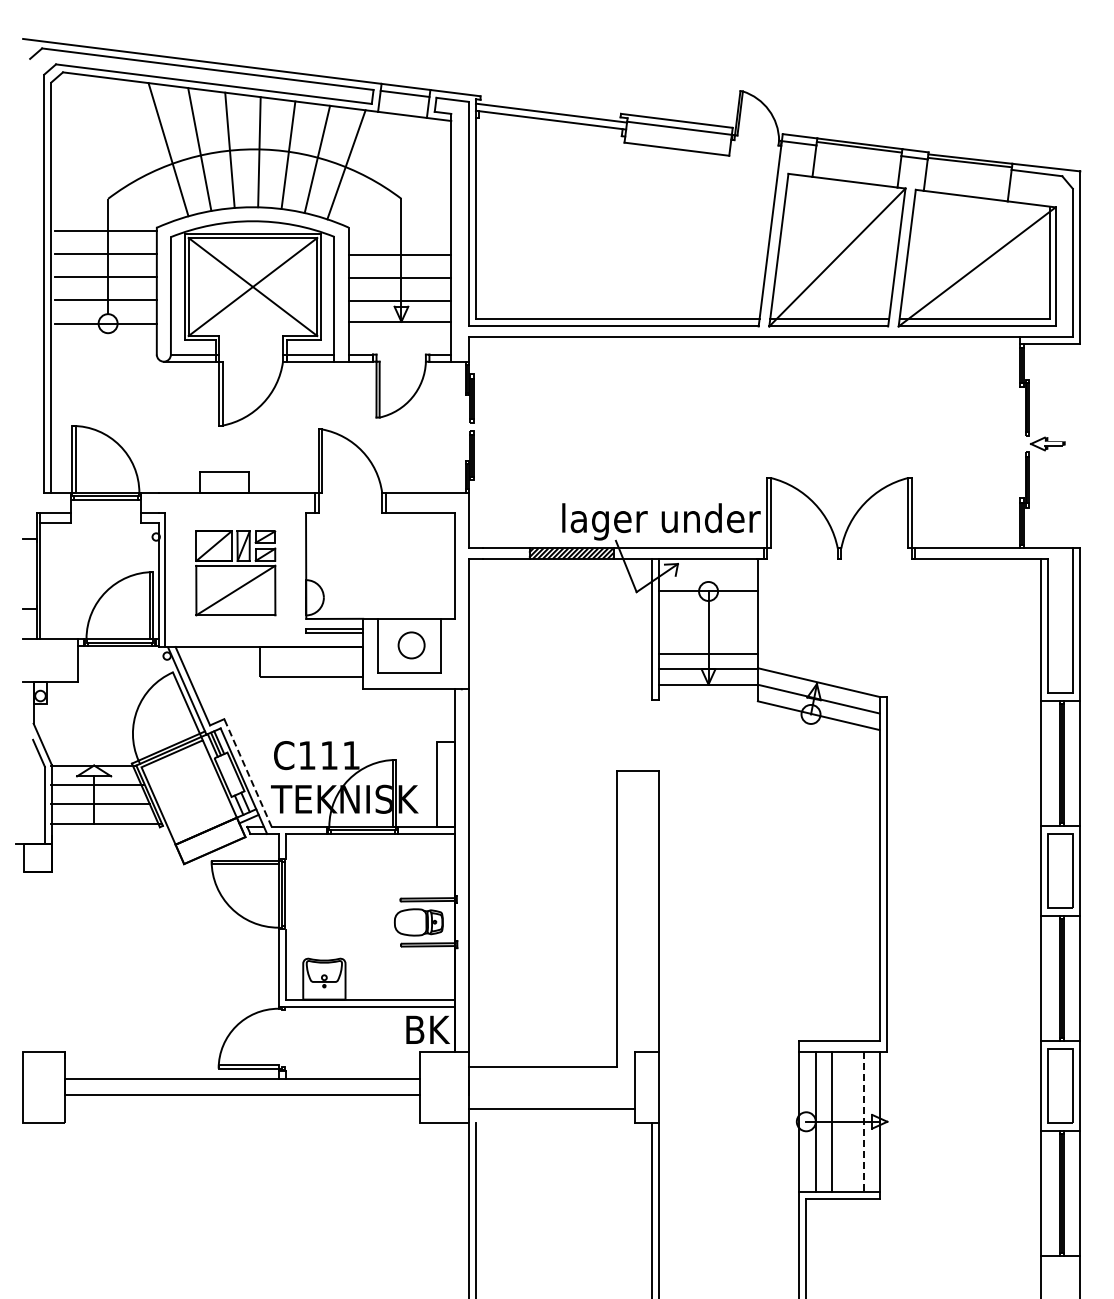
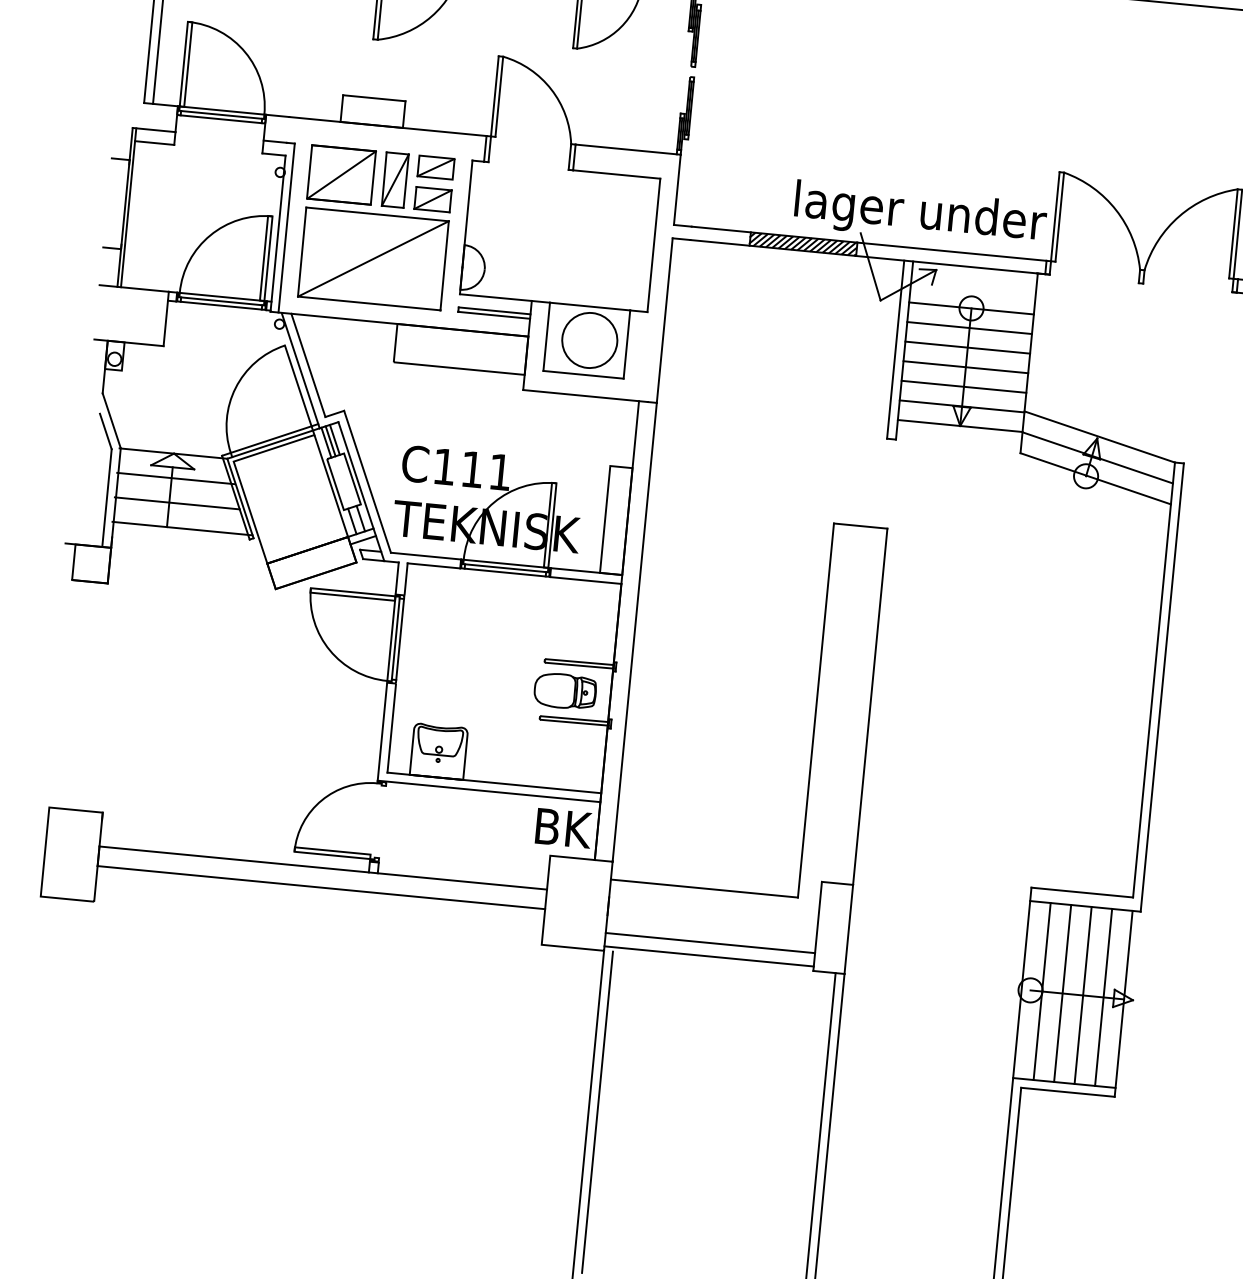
part: (235, 573) -> (376, 228), size x1.43
line: (708, 606) -> (969, 327), added
line: (708, 622) -> (967, 347), added
line: (708, 638) -> (965, 367), added
circle: (411, 645) -> (589, 340), size x1.67
line: (248, 773) -> (368, 482), dashed -> solid
line: (551, 1119) -> (708, 956), added
line: (847, 1121) -> (1082, 995), added
line: (864, 1122) -> (1103, 998), dashed -> solid

